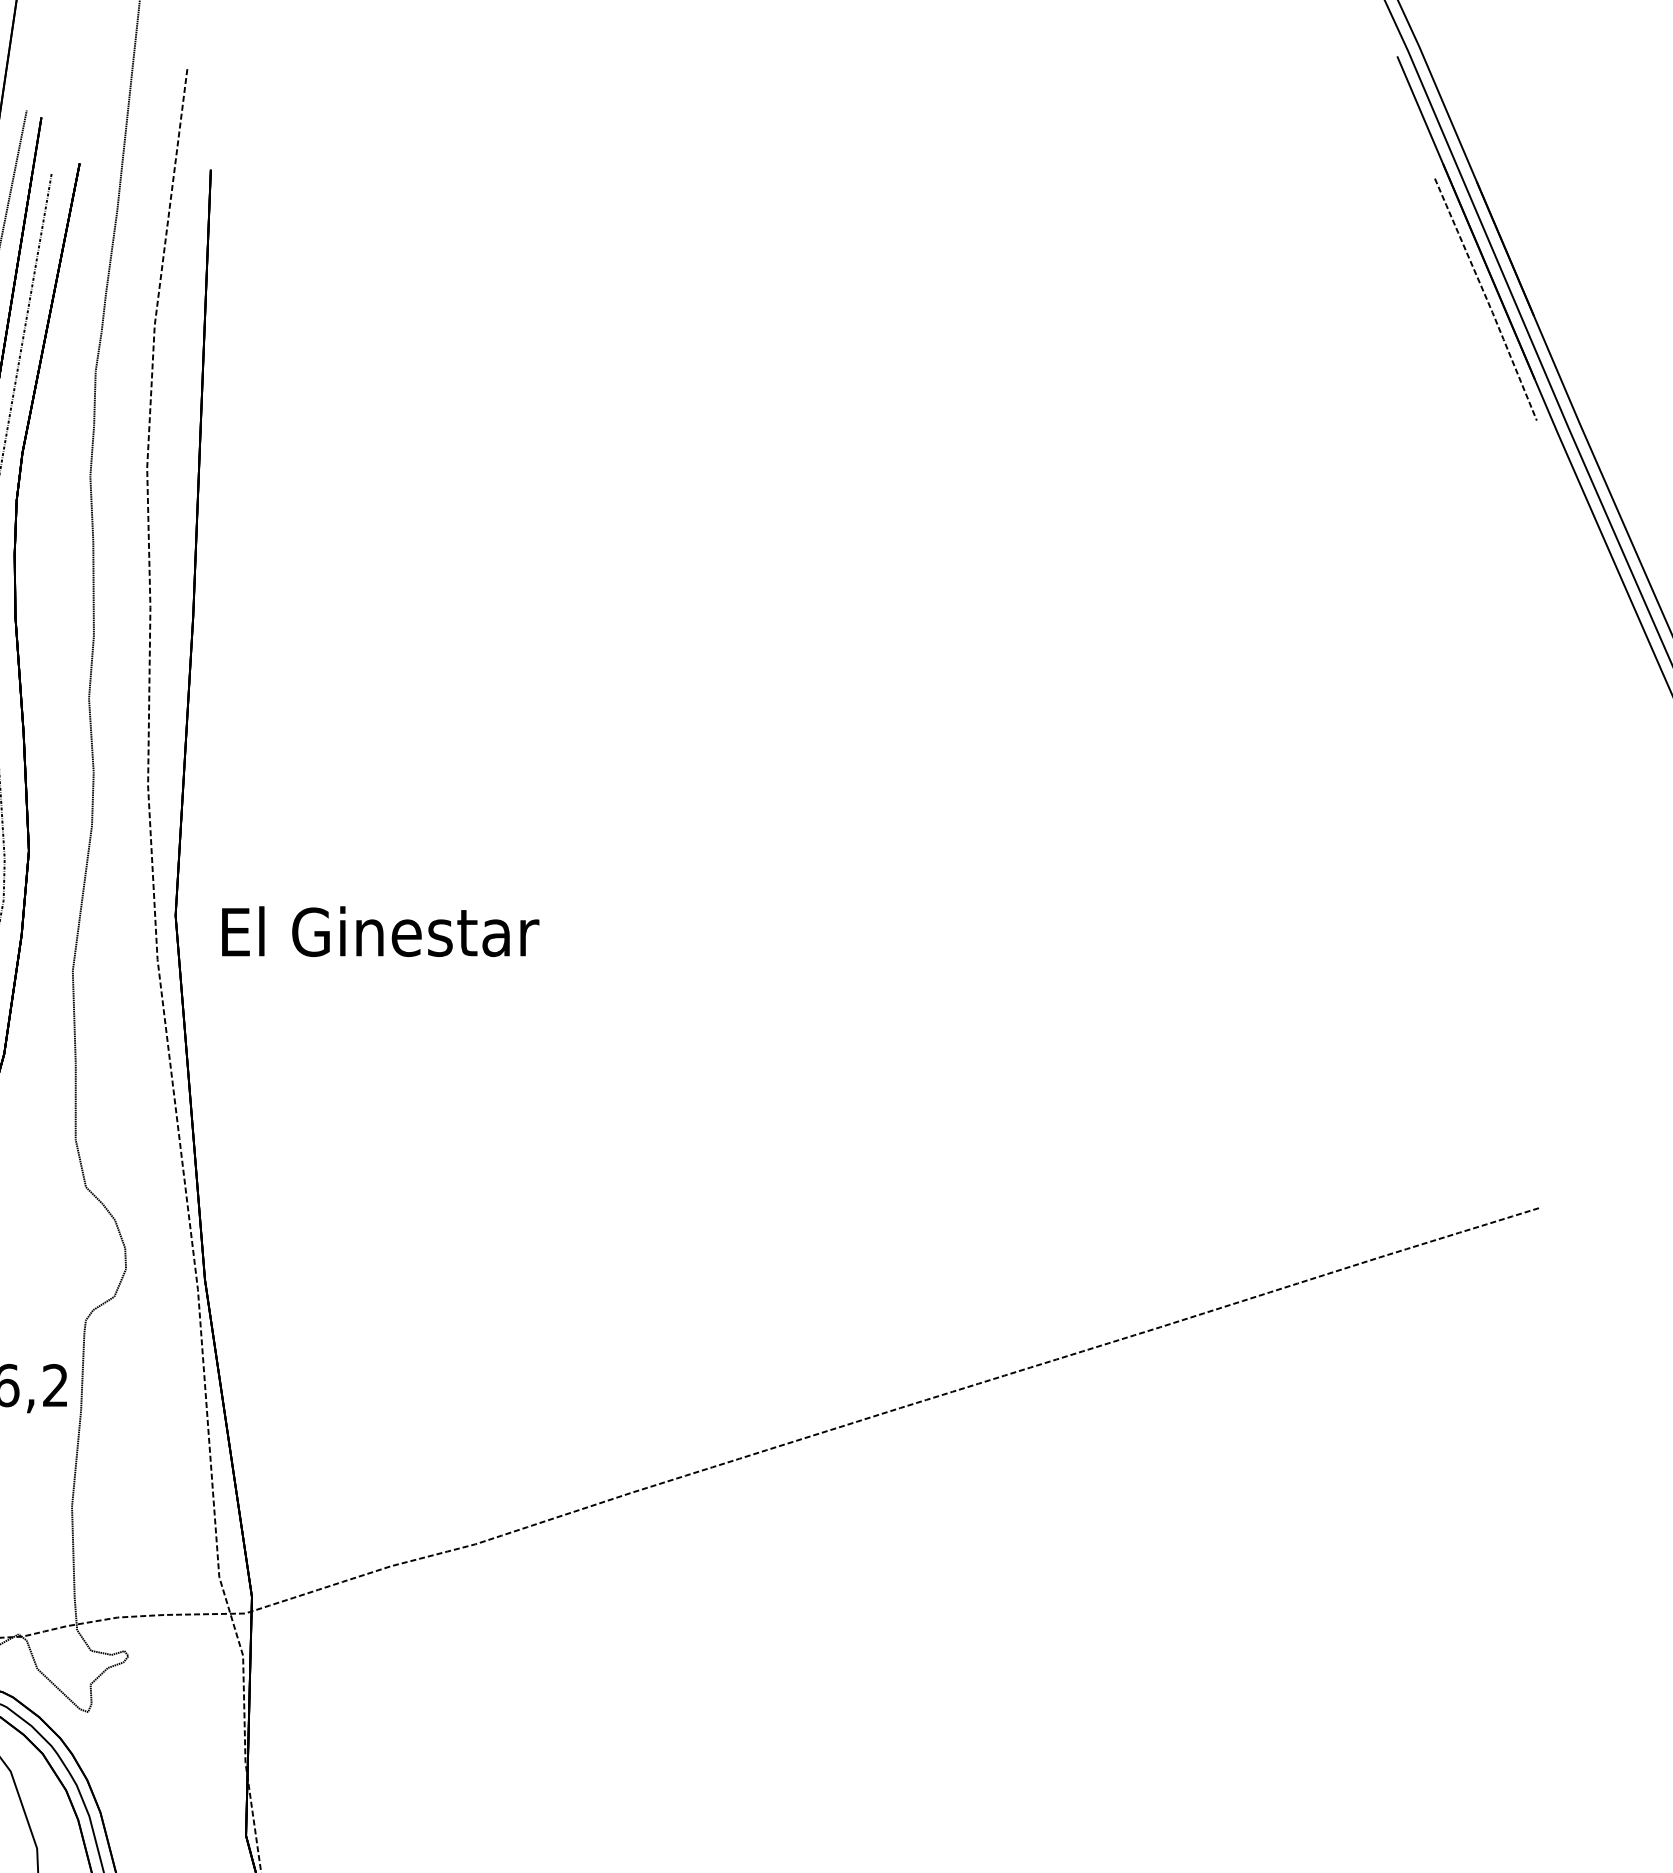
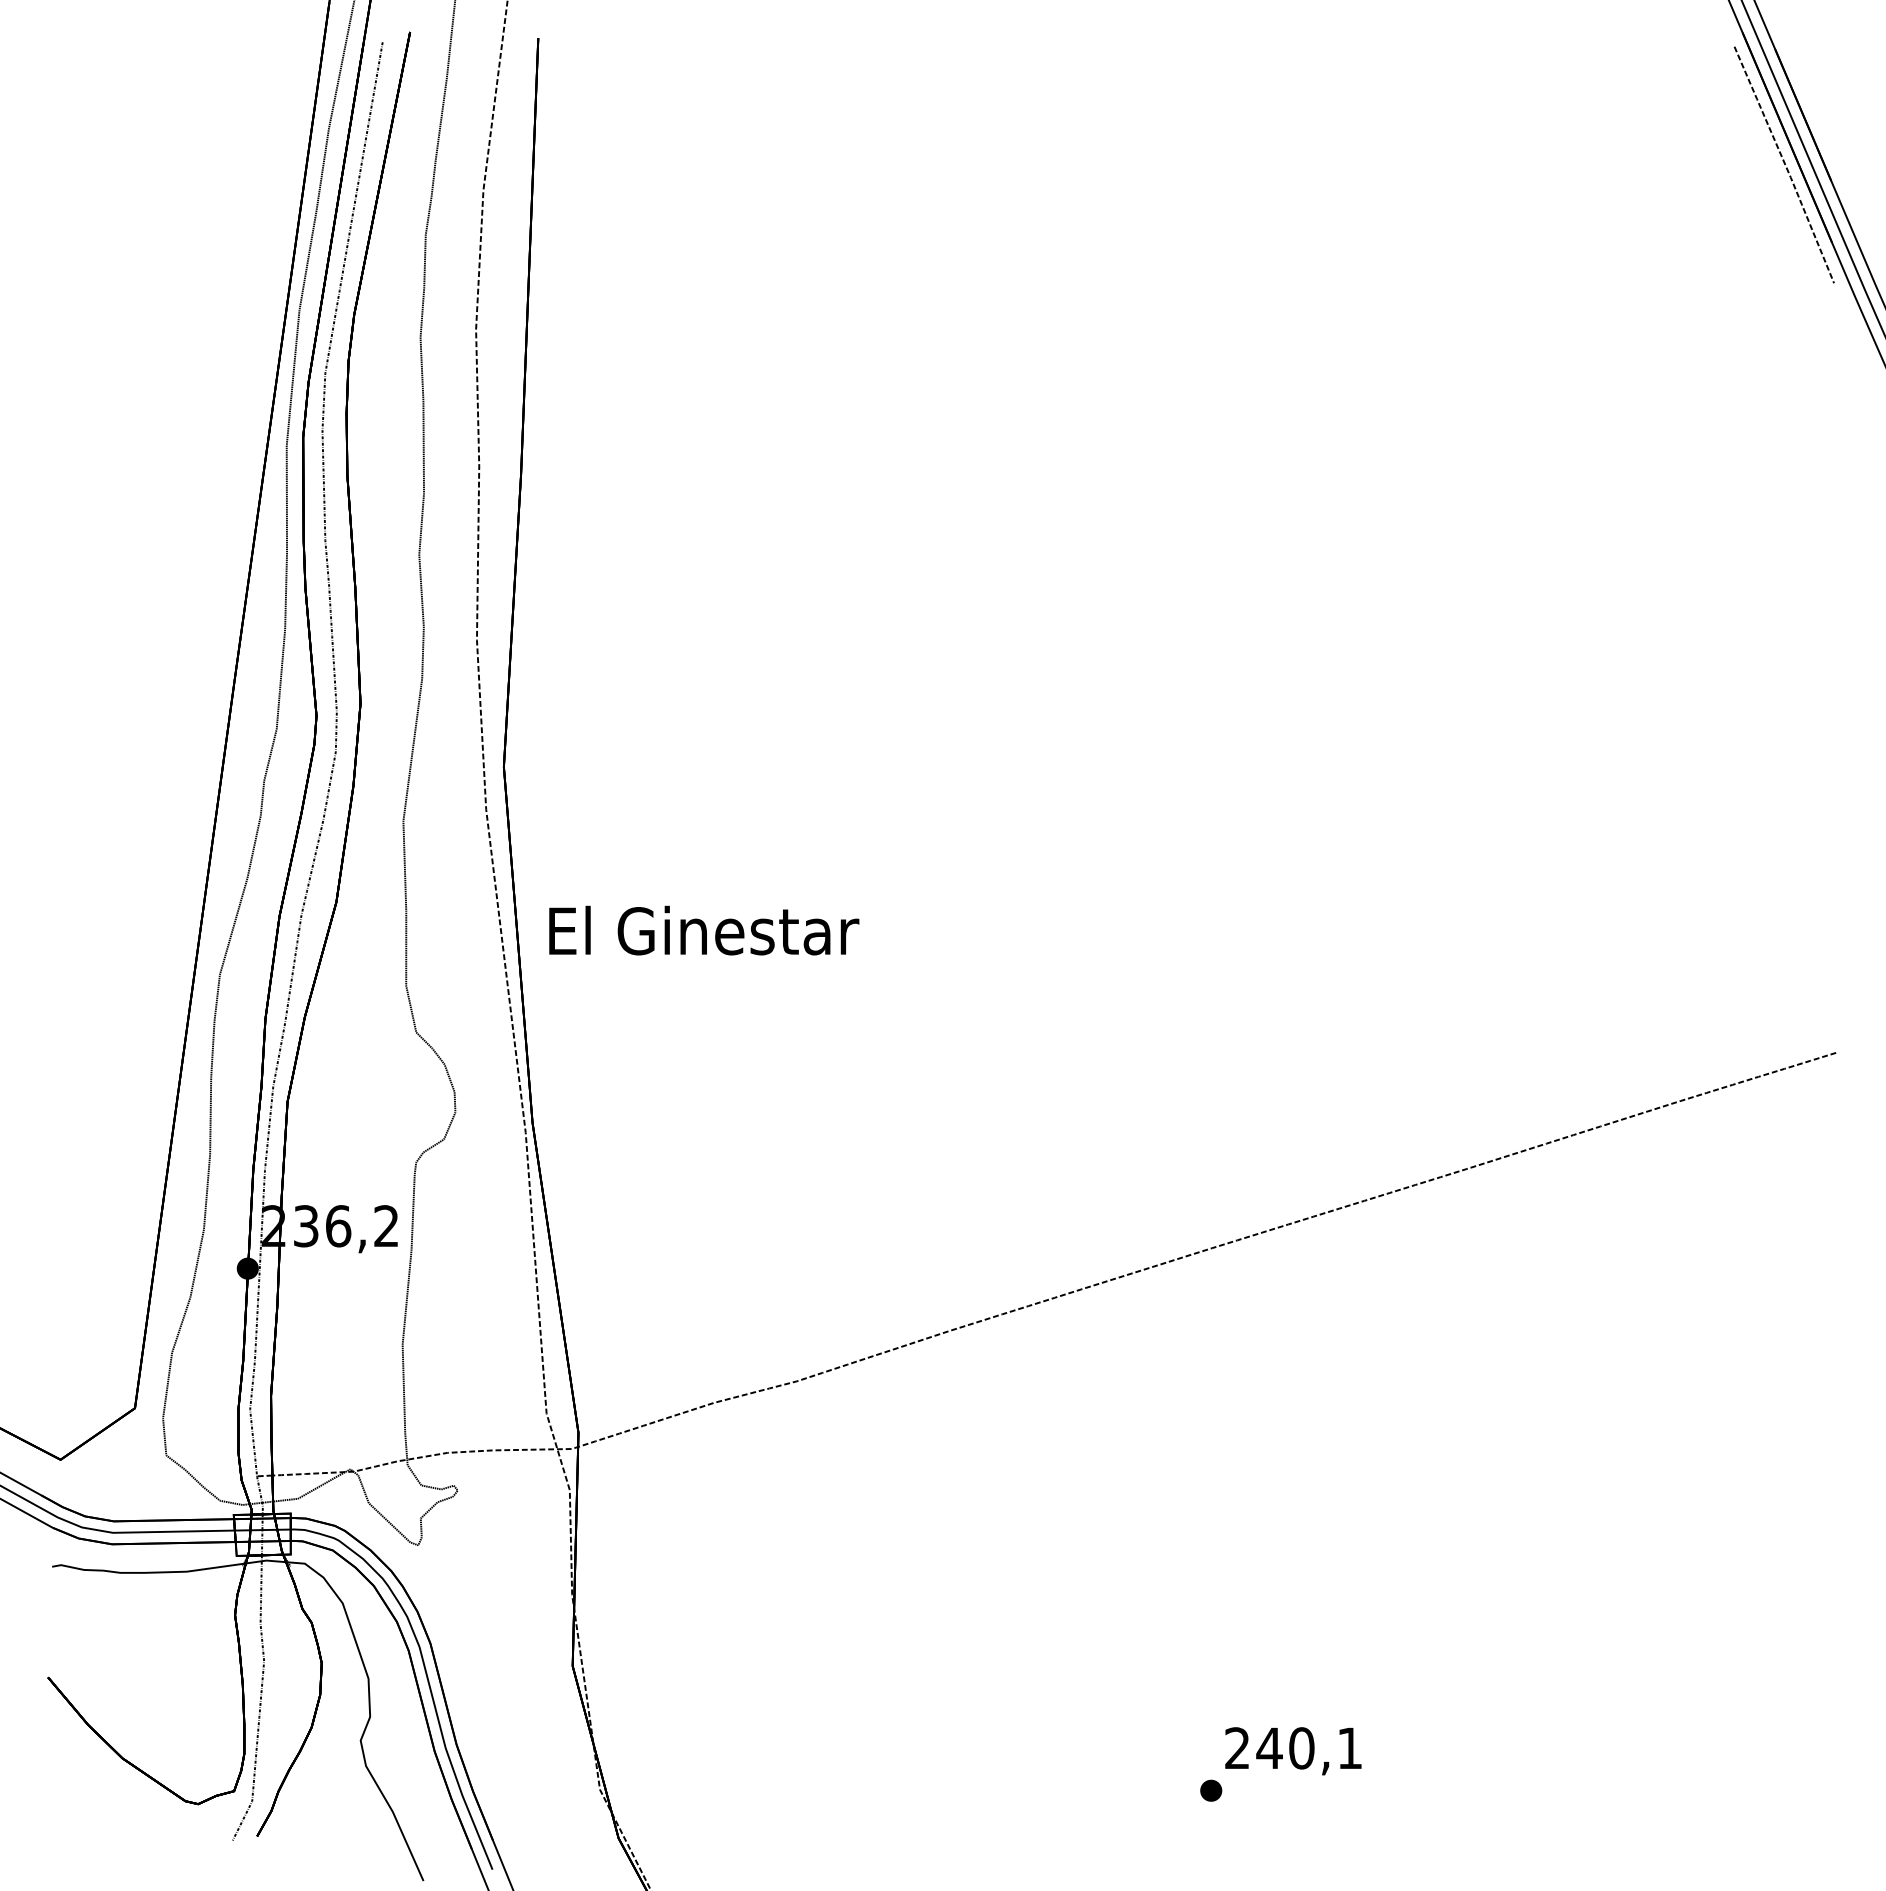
text: (380, 931) -> (704, 930), moved

